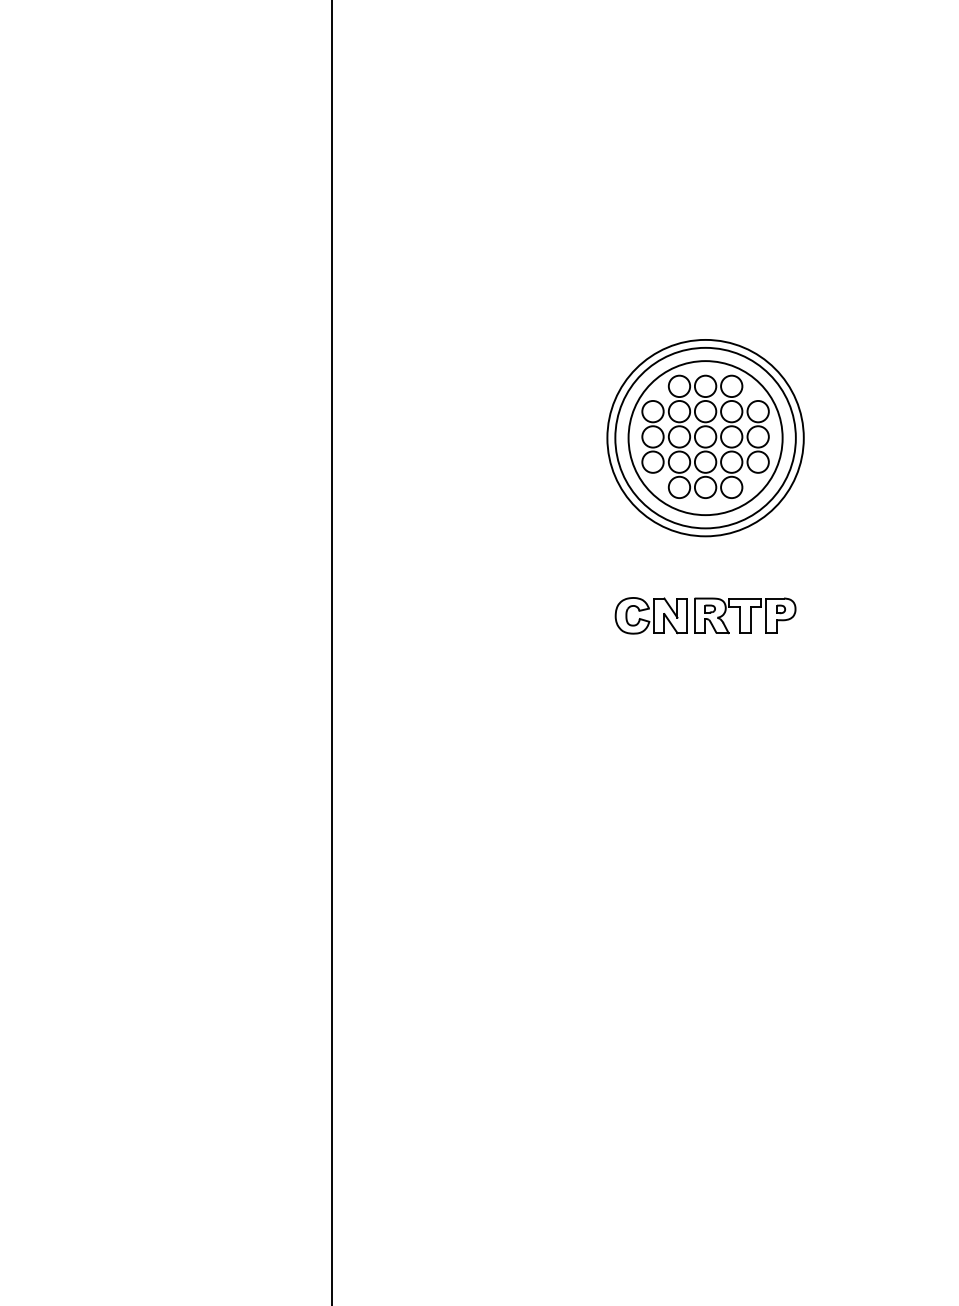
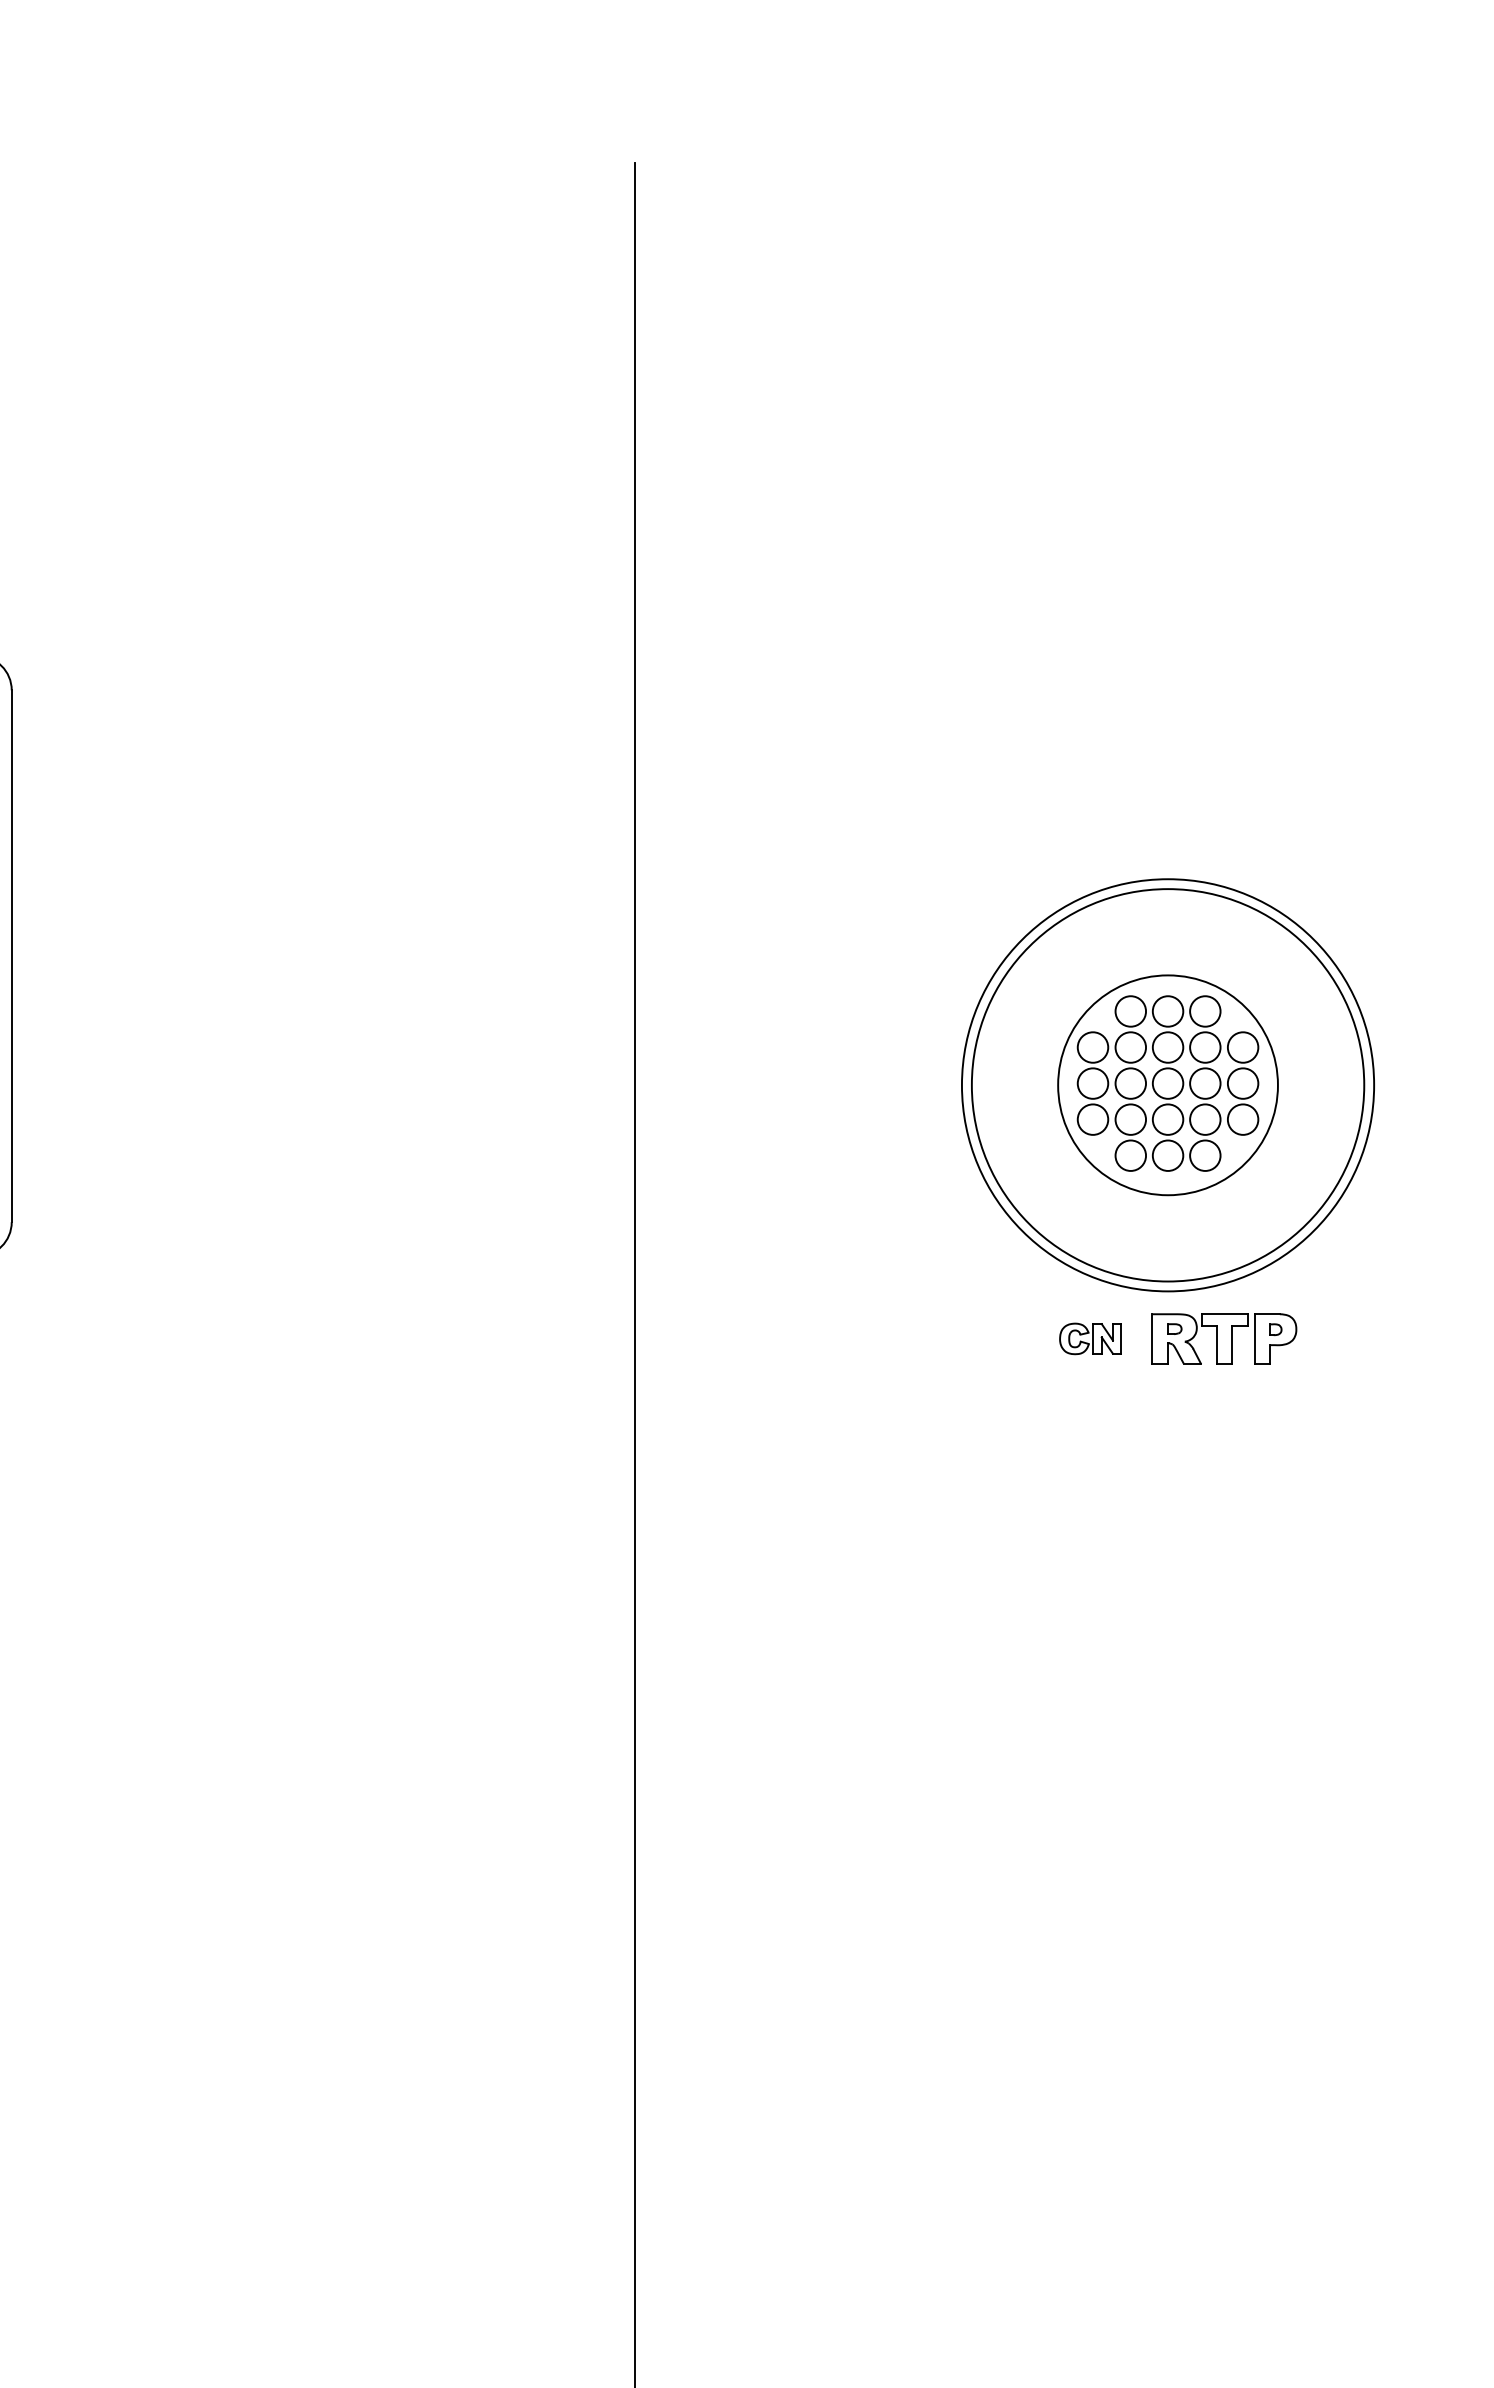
circle: (705, 438) -> (1167, 1085), size x1.4
circle: (705, 438) -> (1167, 1085), size x1.6
part: (651, 615) -> (1090, 1338), size x0.6

